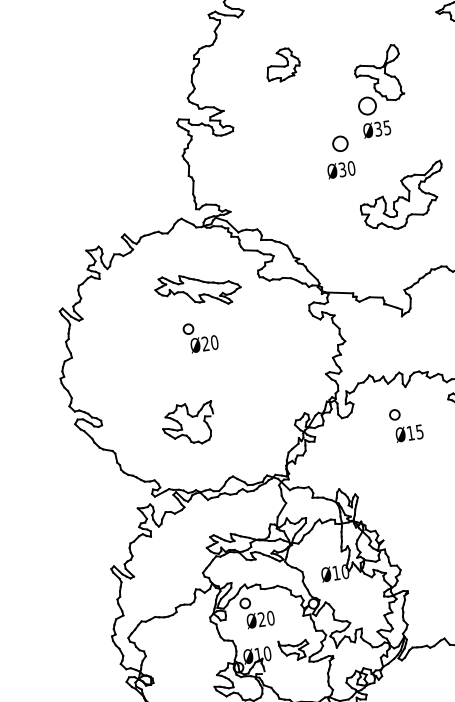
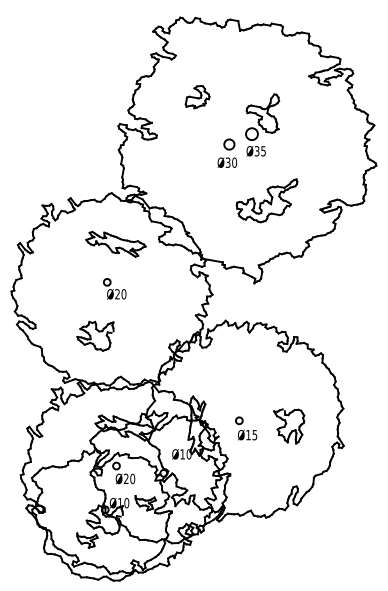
part: (339, 155) -> (227, 152), moved
part: (200, 336) -> (114, 288), moved
part: (406, 424) -> (246, 428), moved

